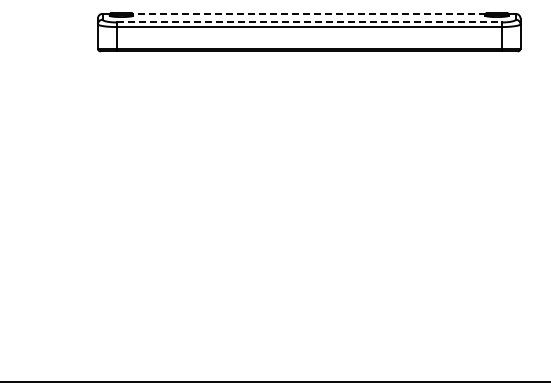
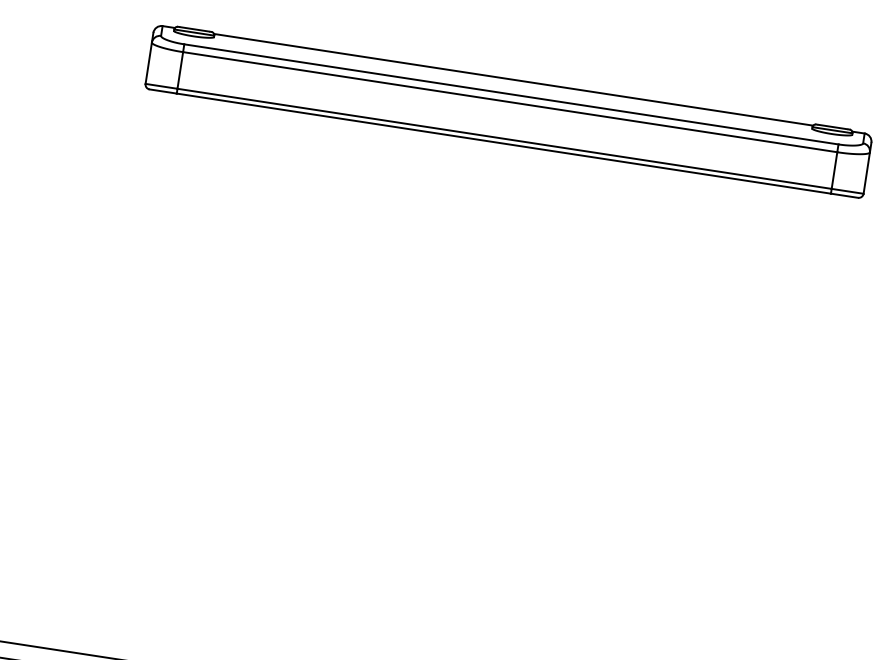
line: (308, 13) -> (512, 78), dashed -> solid
line: (309, 22) -> (511, 94), dashed -> solid

